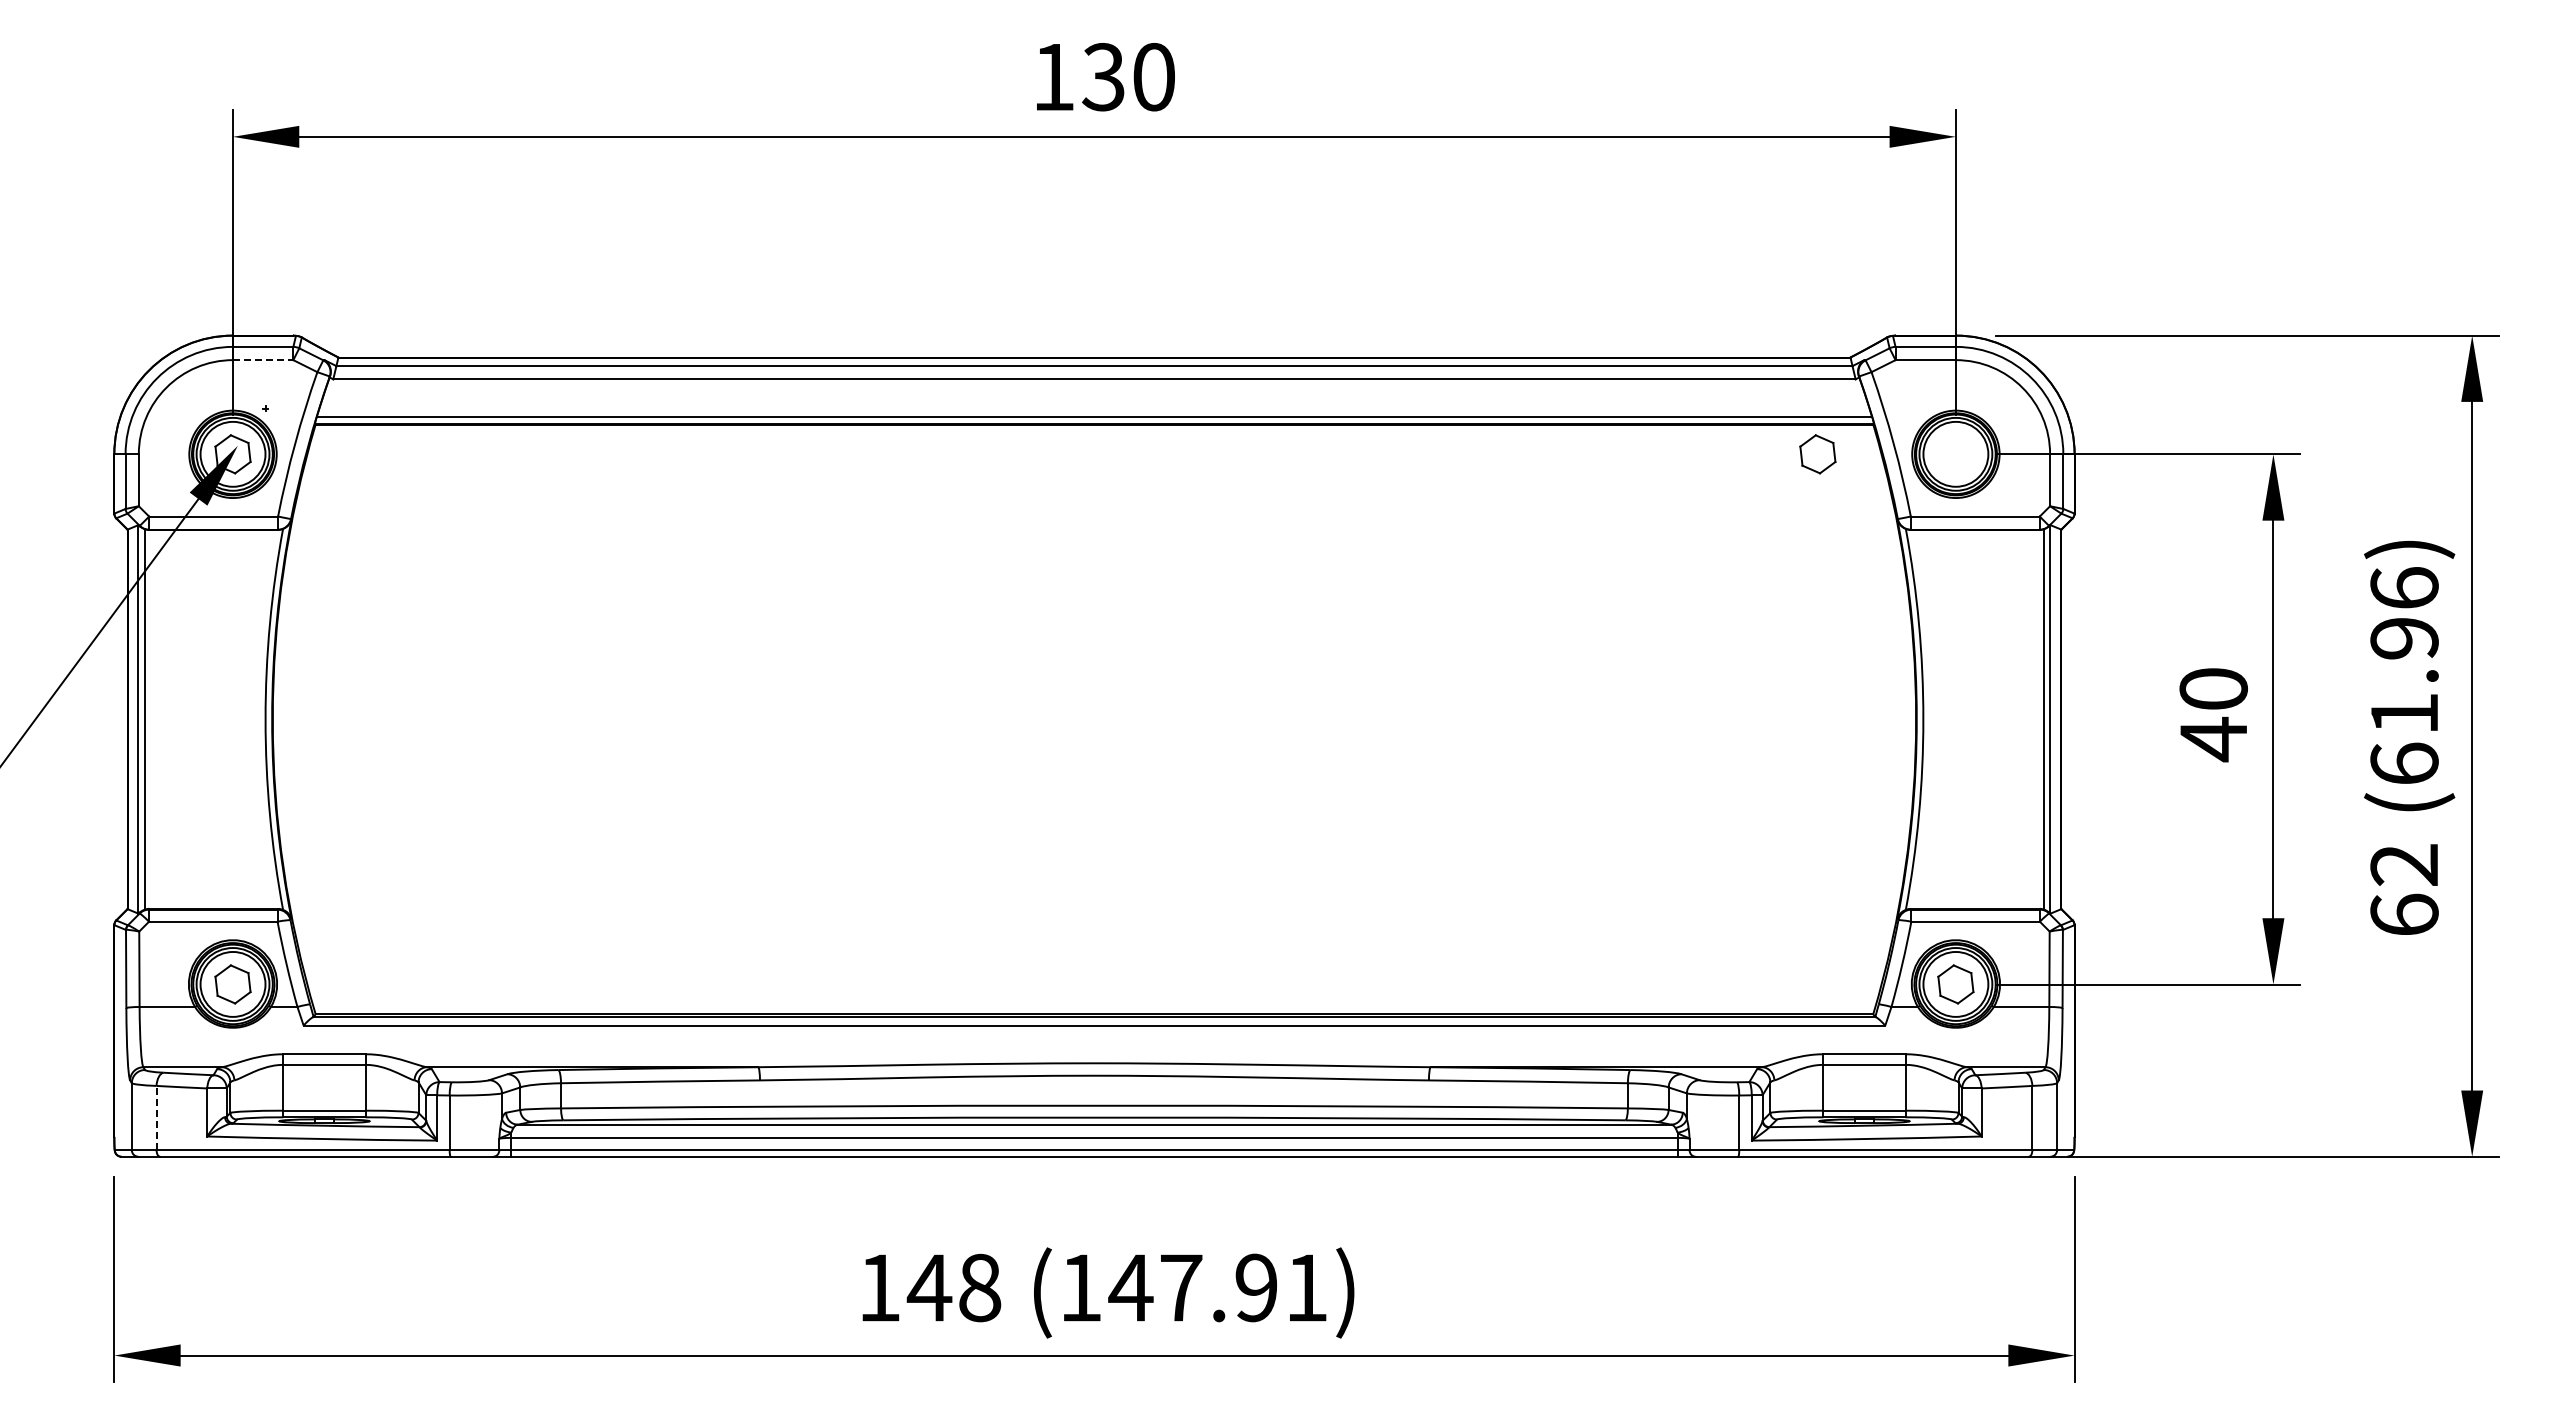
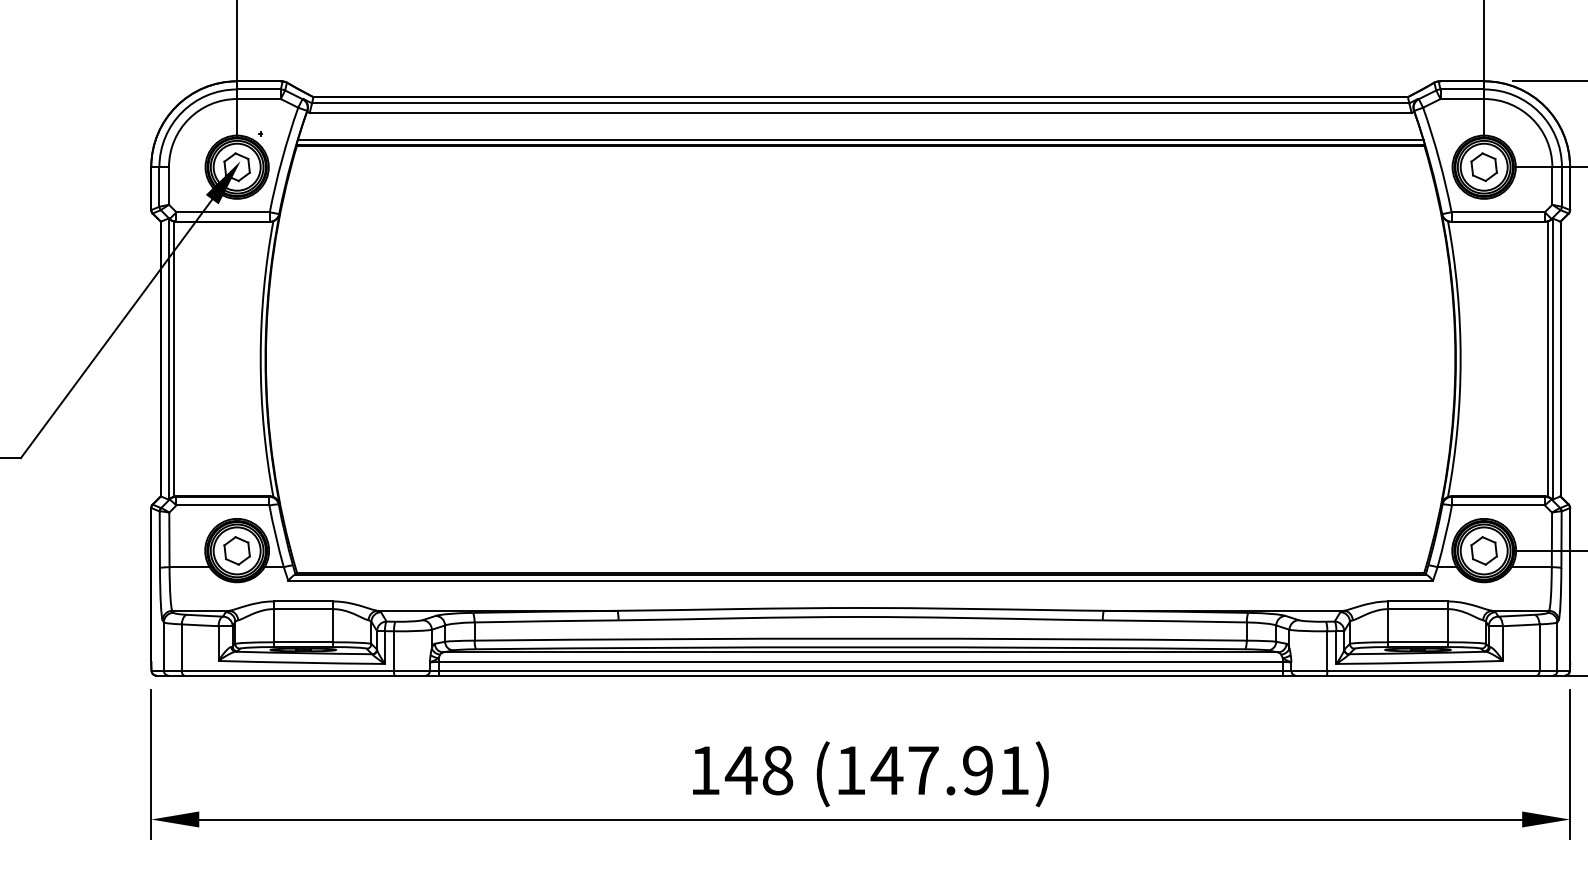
line: (263, 360) -> (259, 99), dashed -> solid
part: (1817, 454) -> (1483, 167), moved
line: (156, 1117) -> (181, 647), dashed -> solid

